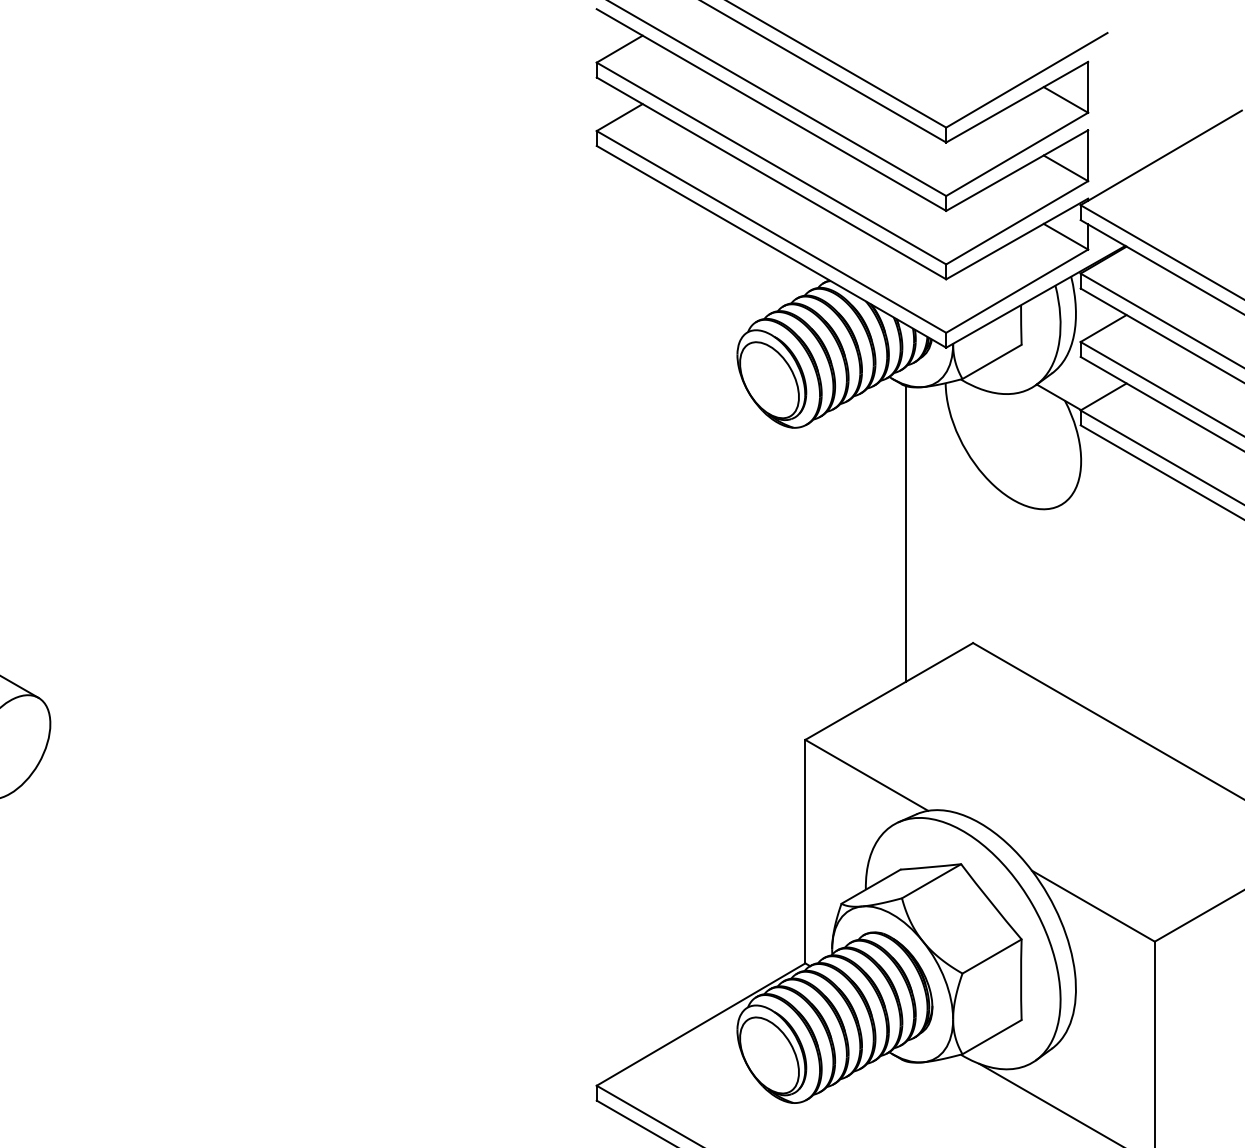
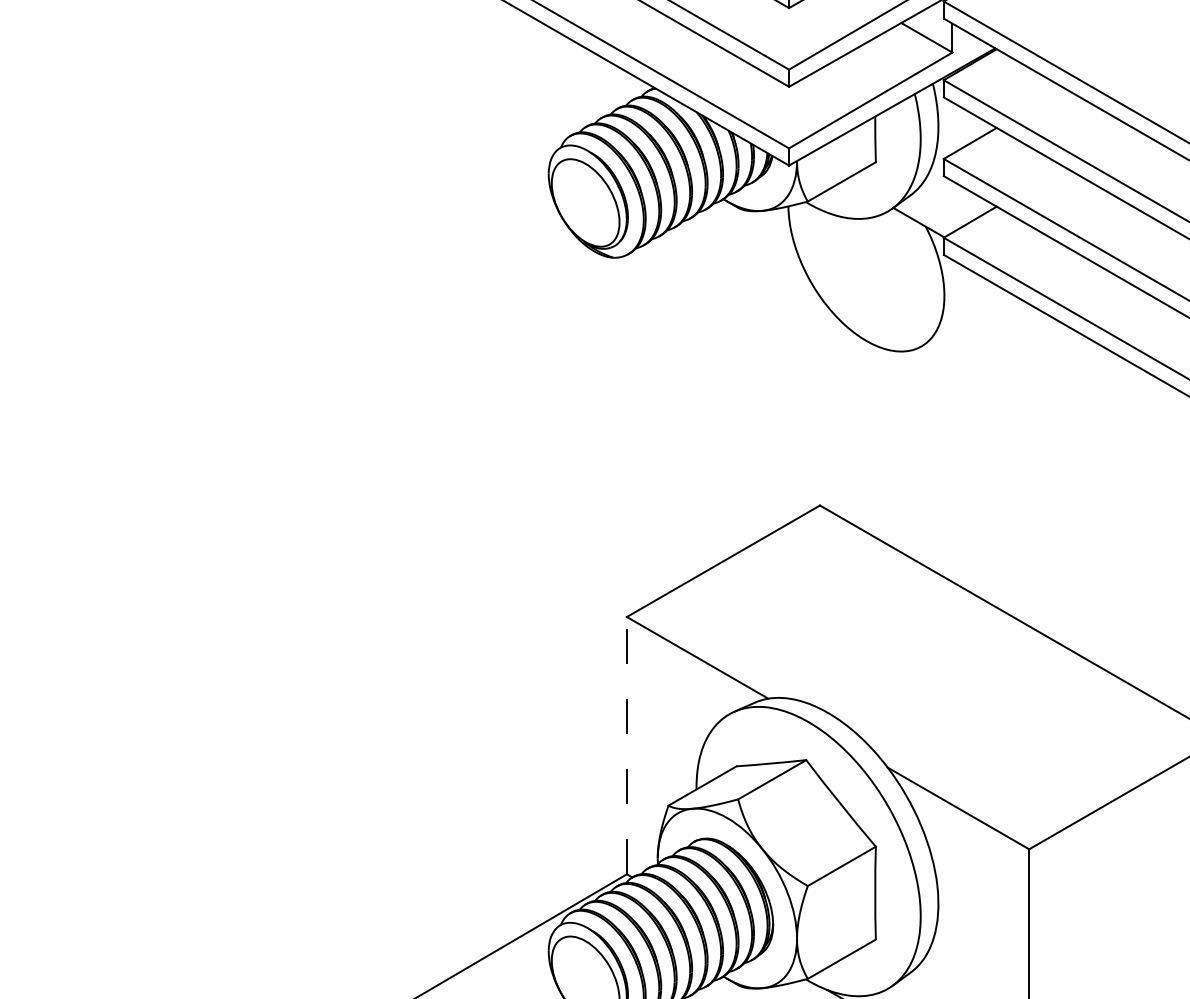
line: (905, 533) -> (742, 379), removed
line: (805, 851) -> (627, 745), solid -> dashed

